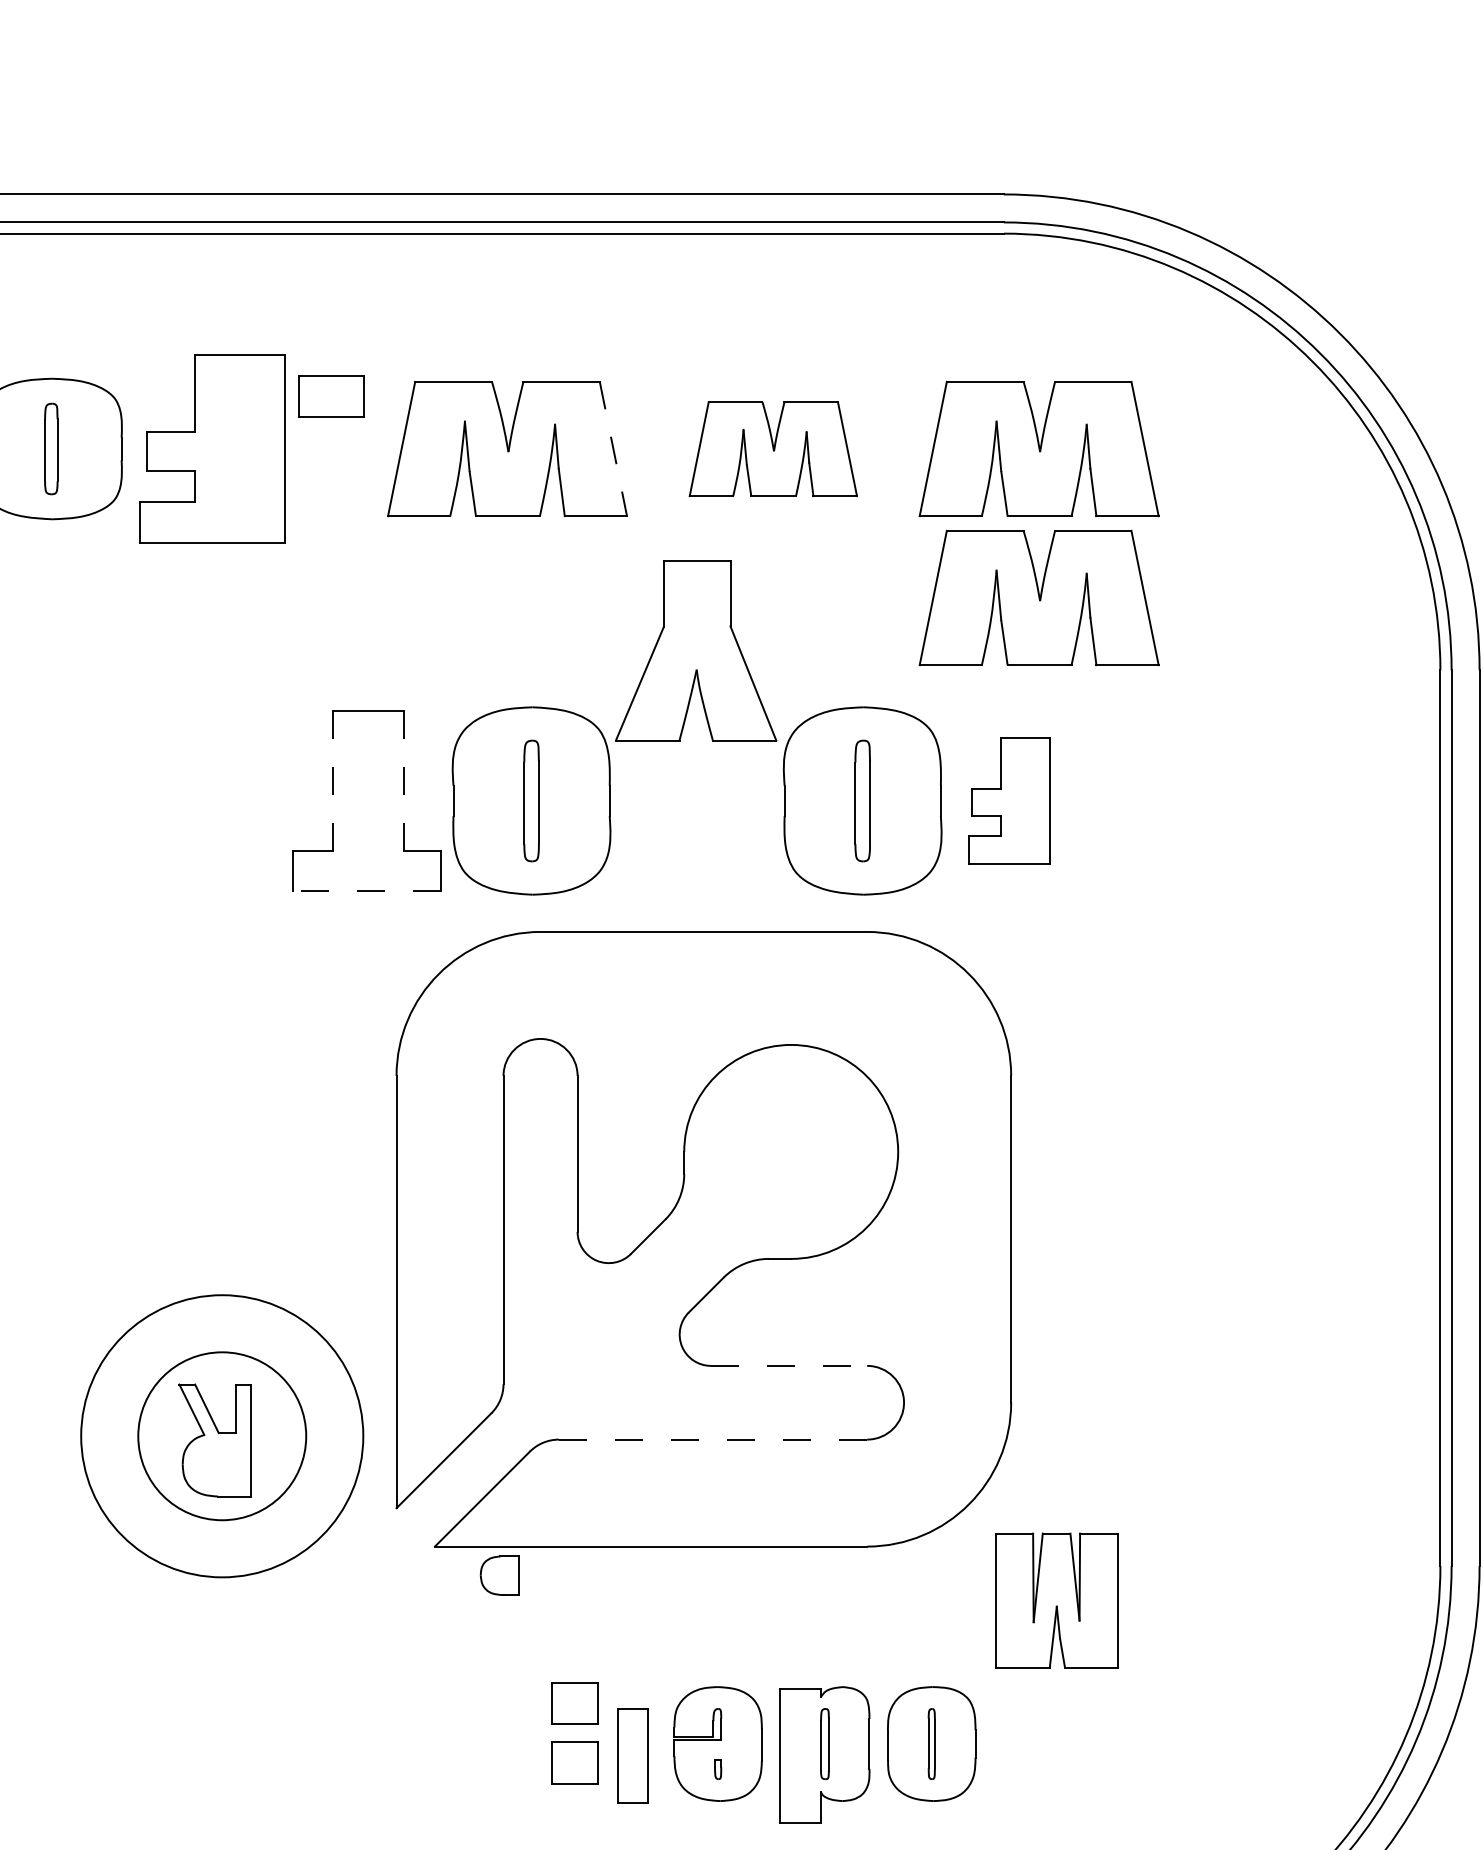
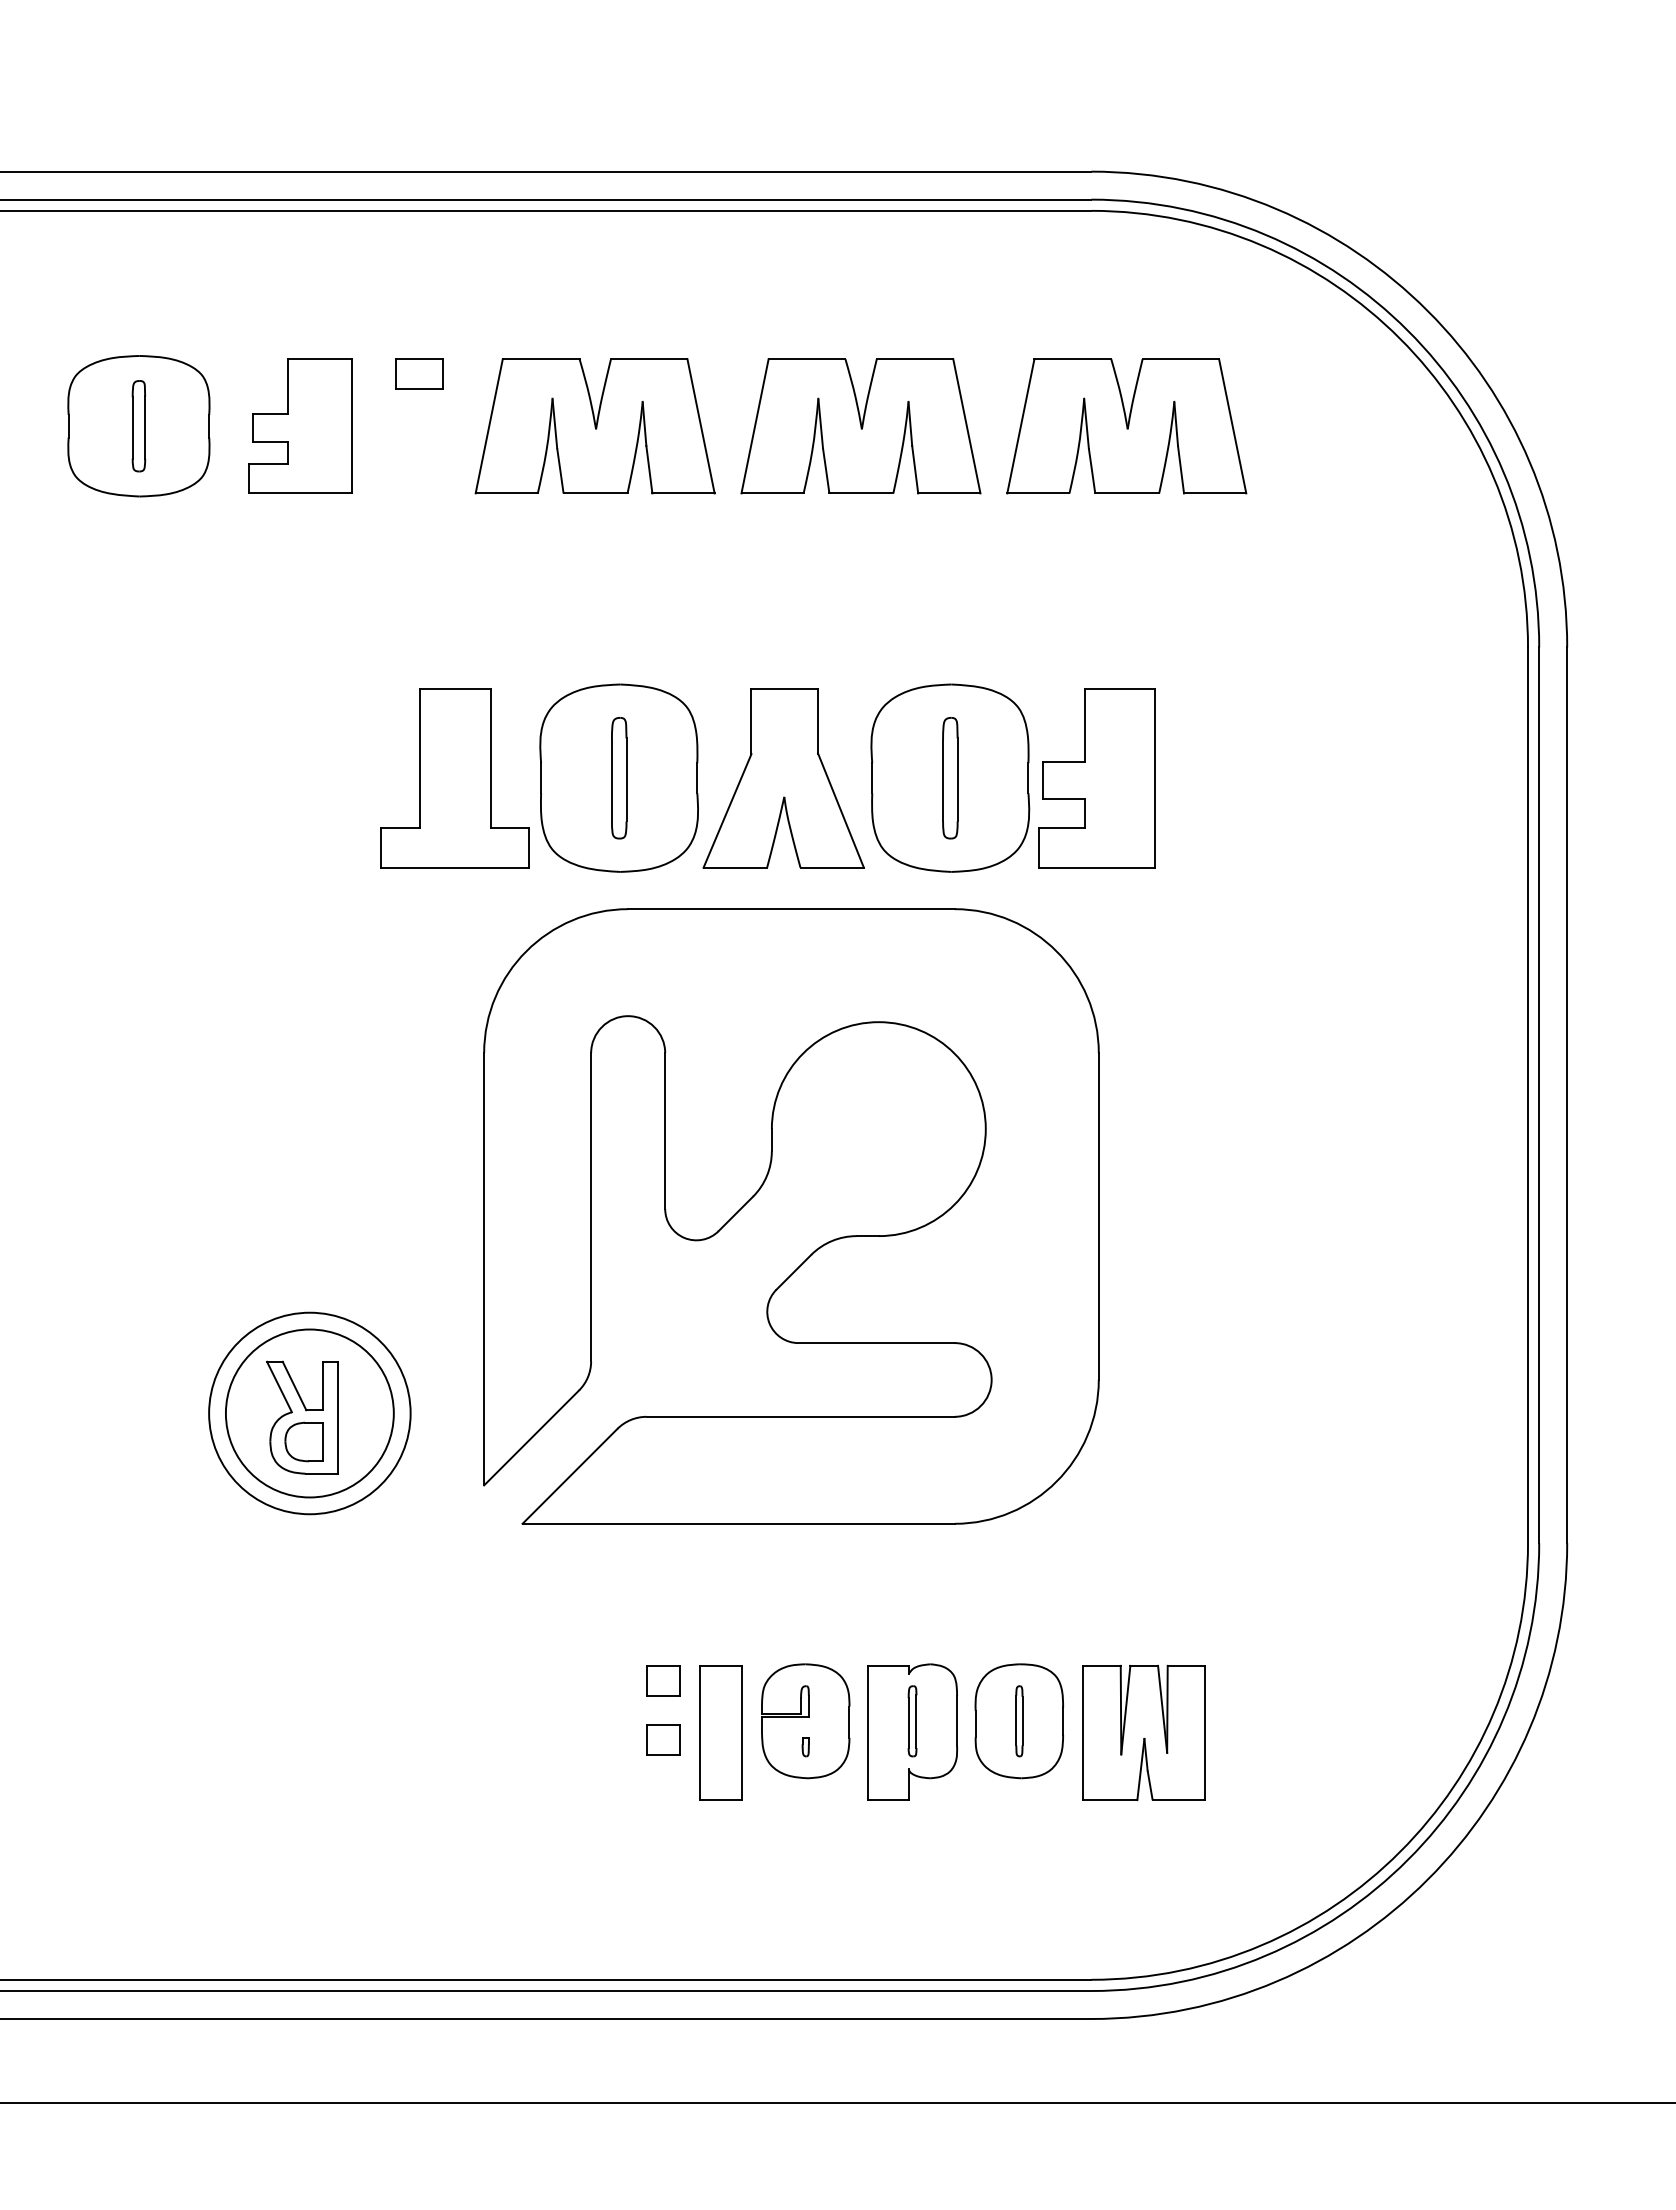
part: (331, 396) -> (419, 373), size x0.71
part: (212, 448) -> (300, 425), size x0.71
line: (613, 449) -> (701, 426), dashed -> solid
part: (772, 449) -> (860, 426), size x1.43
part: (1038, 598) -> (1126, 575), removed
part: (695, 651) -> (783, 778), moved
line: (332, 781) -> (420, 758), dashed -> solid
line: (403, 781) -> (491, 758), dashed -> solid
part: (1008, 801) -> (1096, 778), size x1.43
line: (366, 890) -> (454, 867), dashed -> solid
line: (789, 1366) -> (877, 1343), dashed -> solid
circle: (221, 1436) -> (309, 1413), size x0.71
line: (712, 1439) -> (800, 1416), dashed -> solid
part: (498, 1575) -> (303, 1441), moved
part: (1055, 1600) -> (1143, 1732), moved
part: (575, 1703) -> (663, 1680), size x0.71
part: (632, 1755) -> (720, 1732), size x1.43
part: (575, 1762) -> (663, 1739), size x0.71

